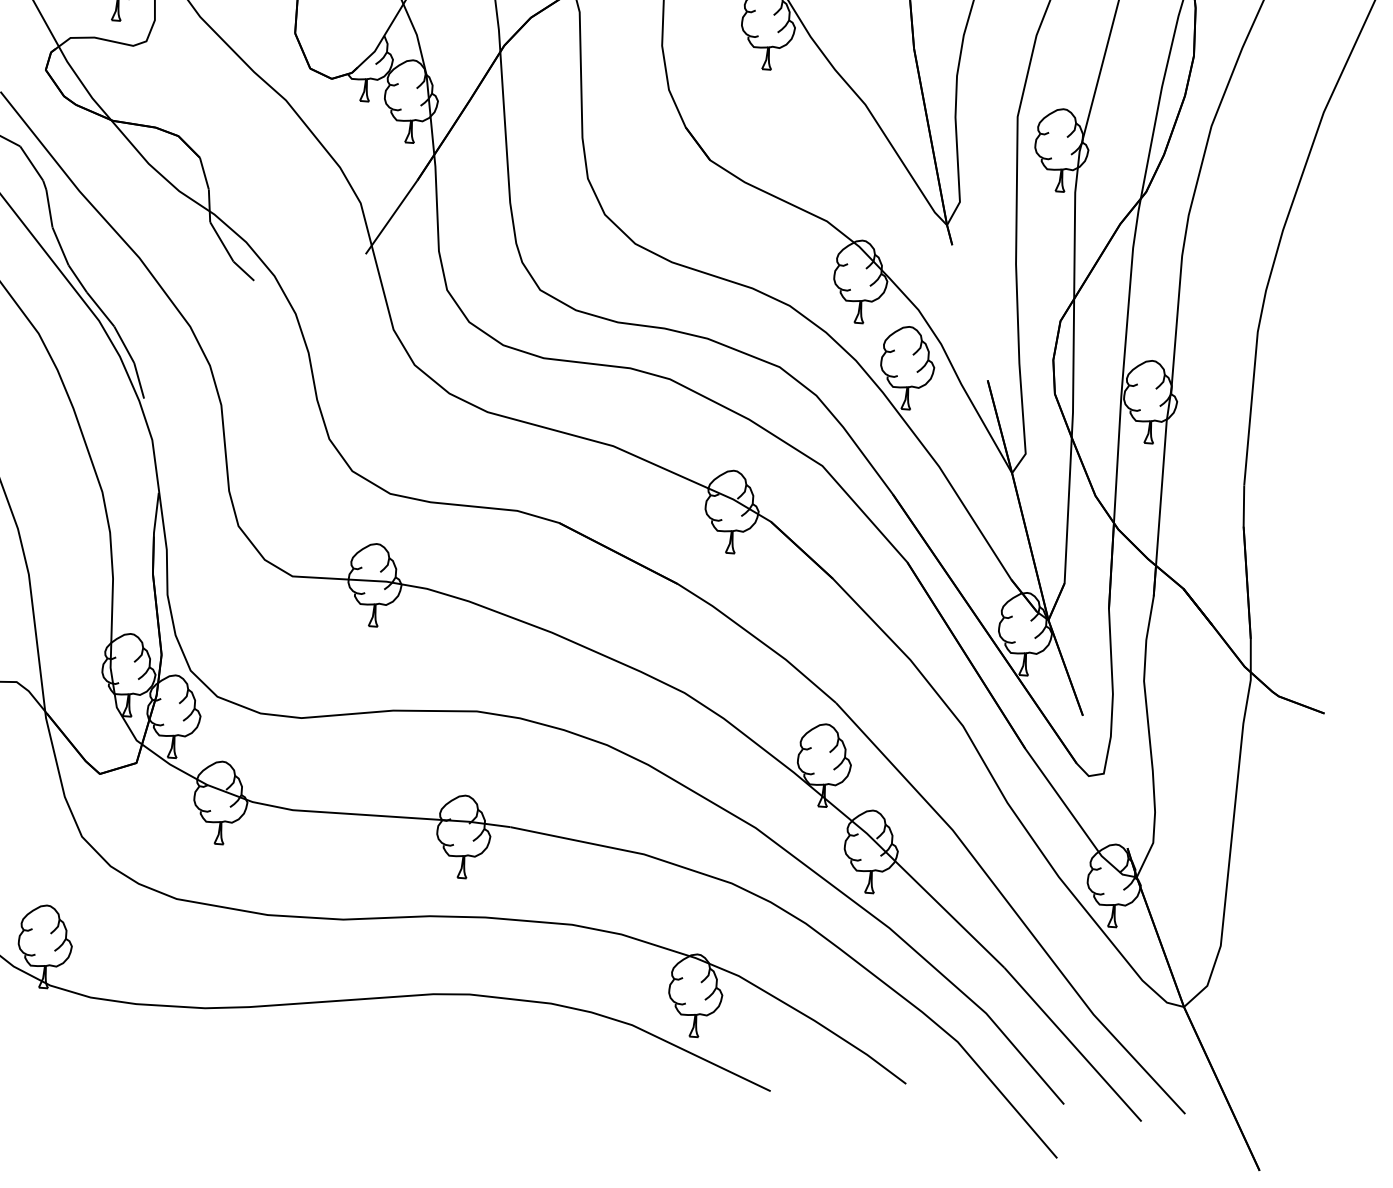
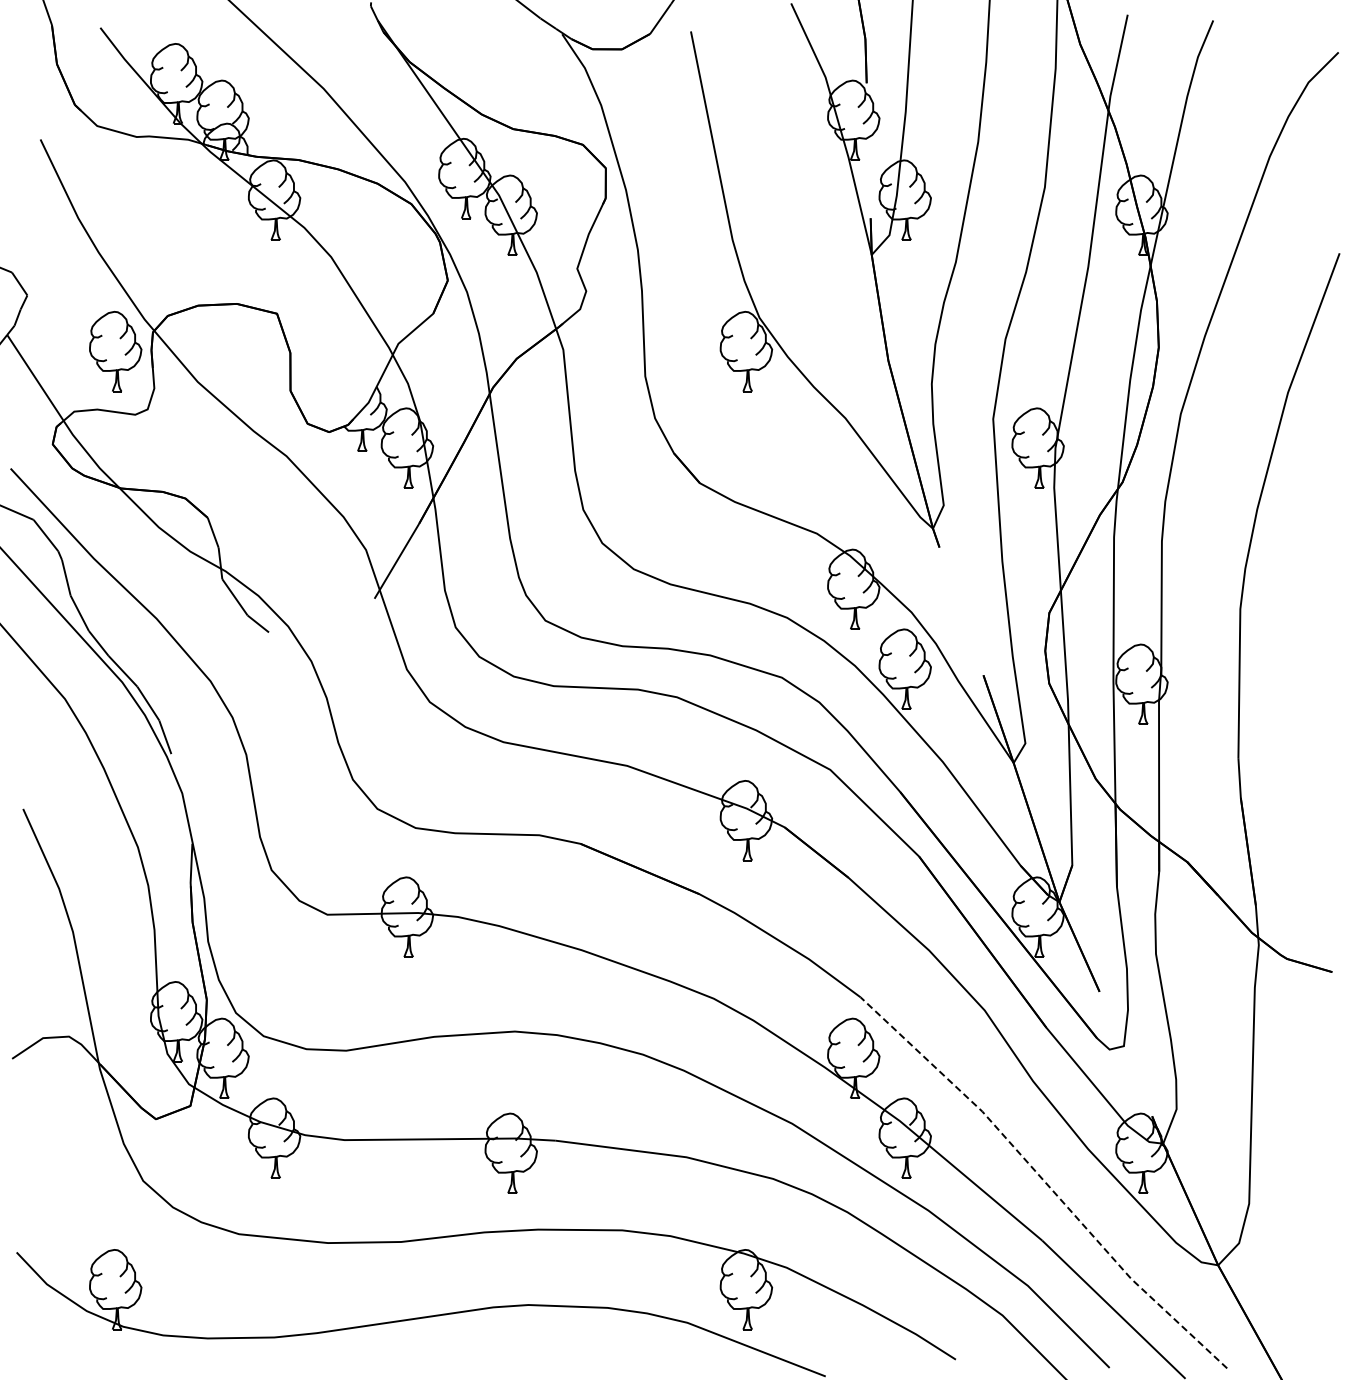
line: (1011, 907) -> (1044, 1181), solid -> dashed

